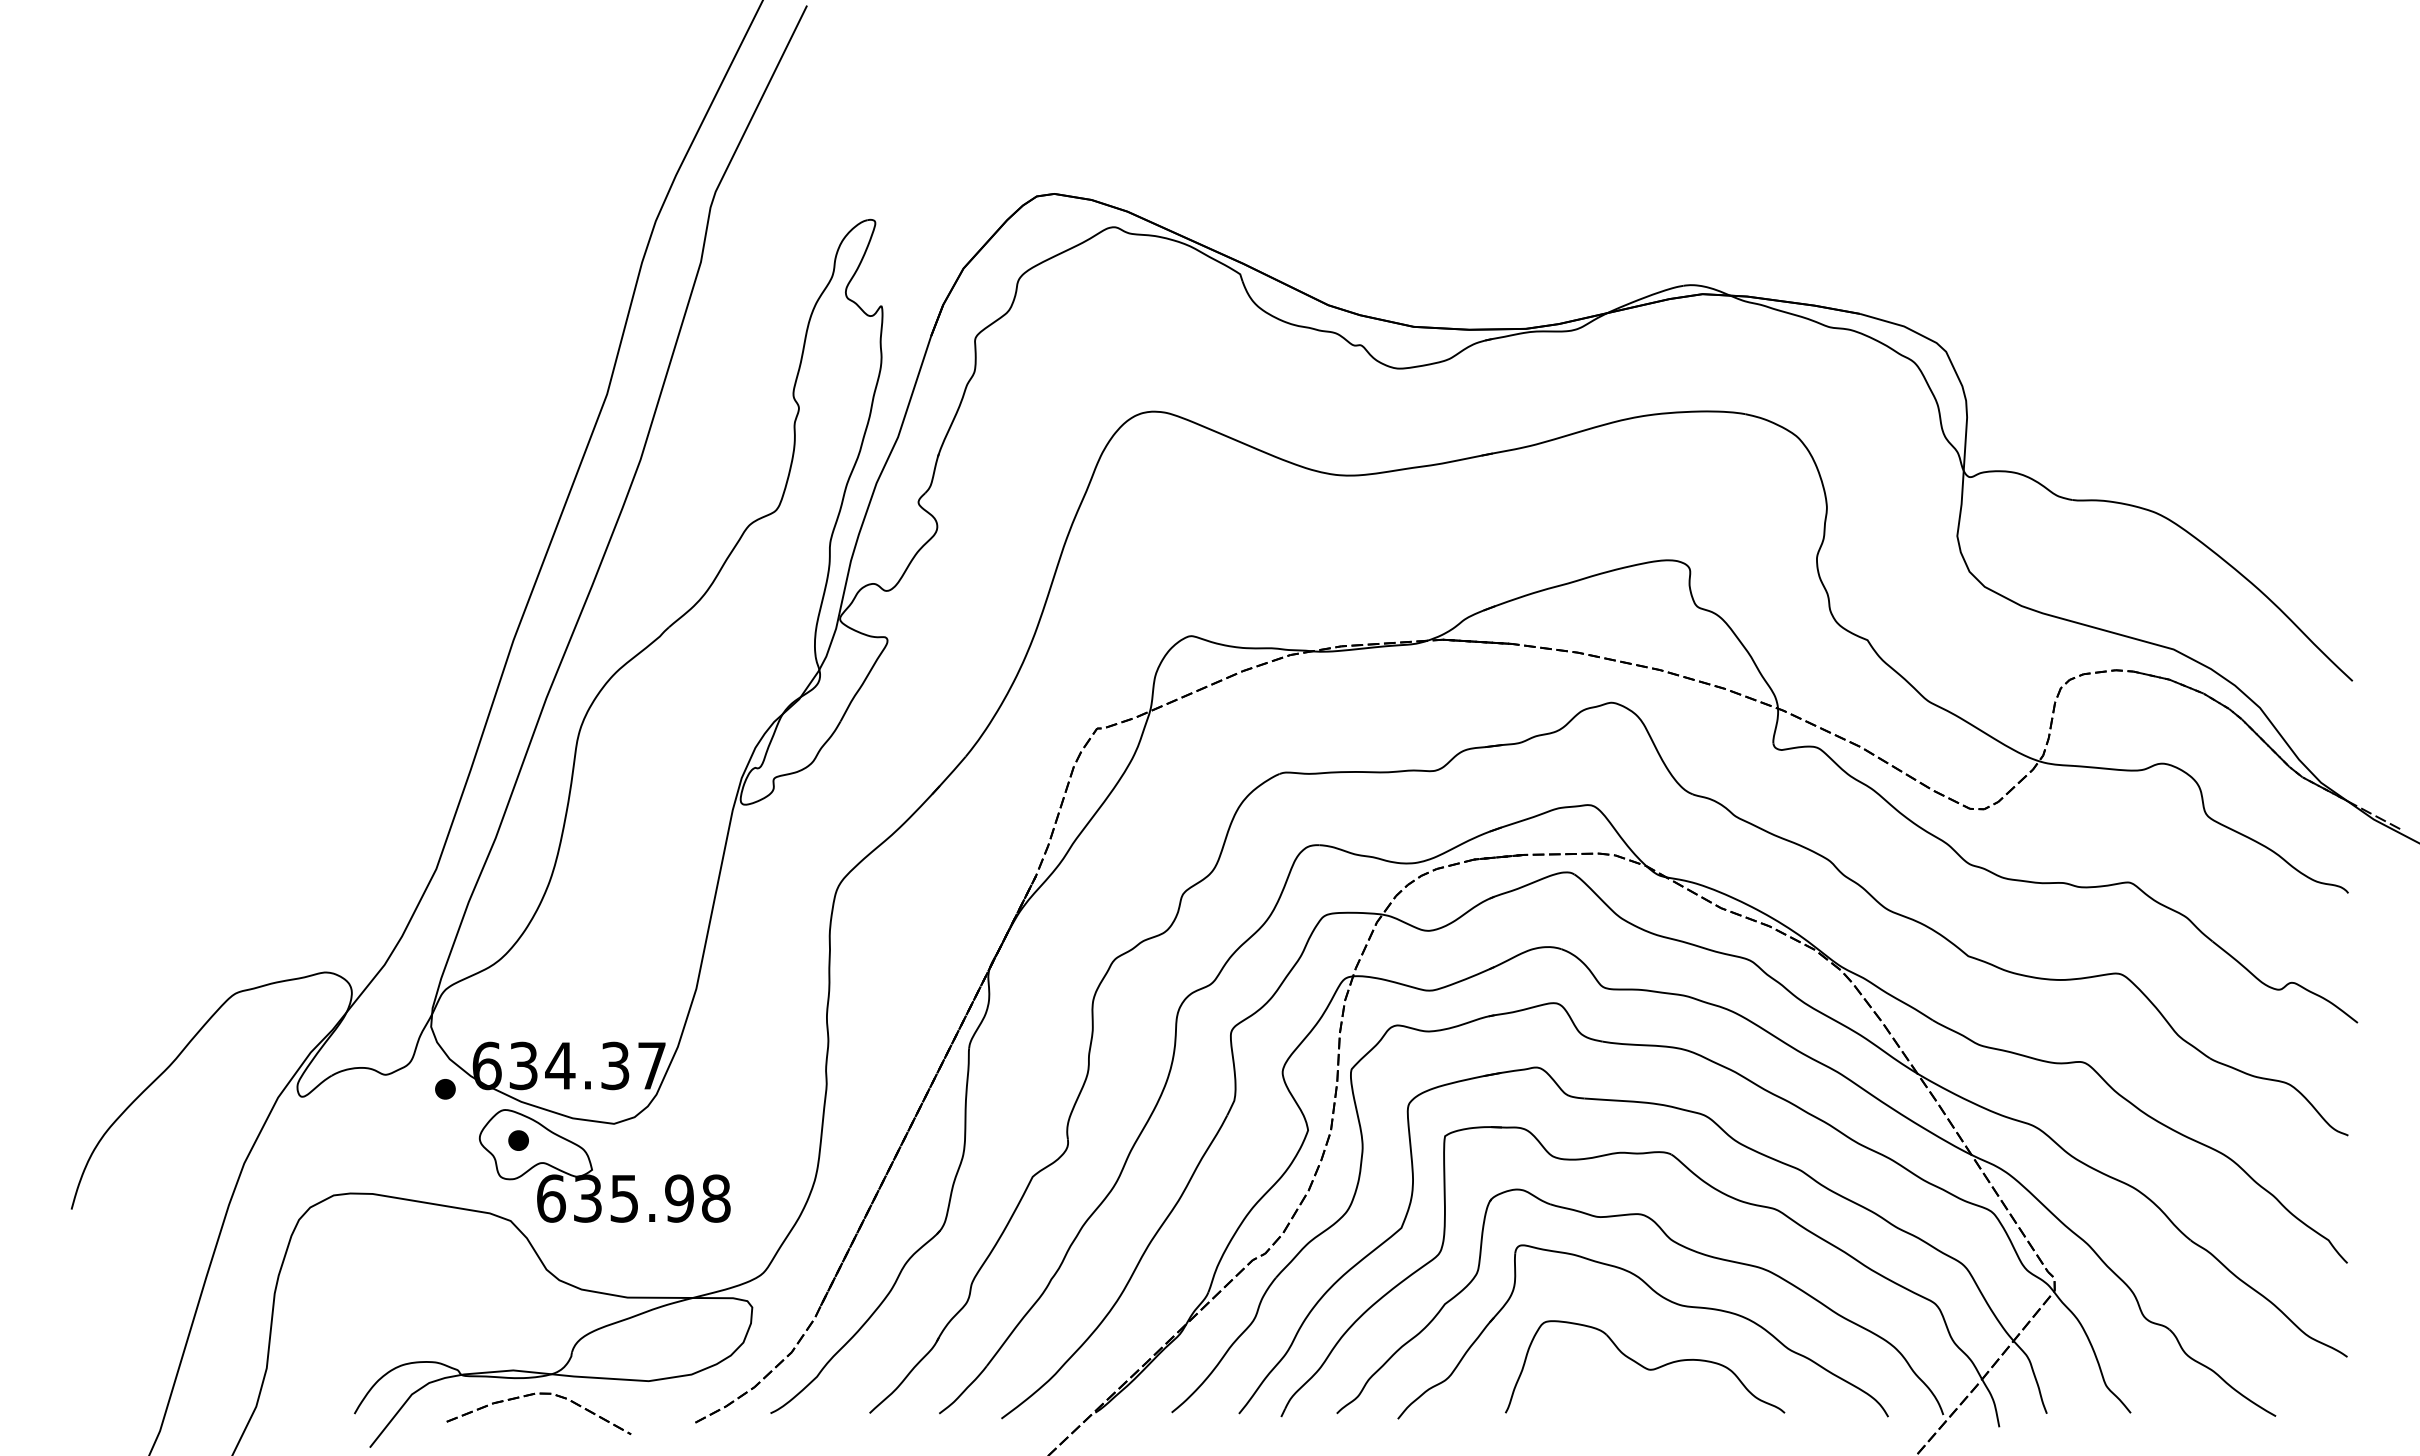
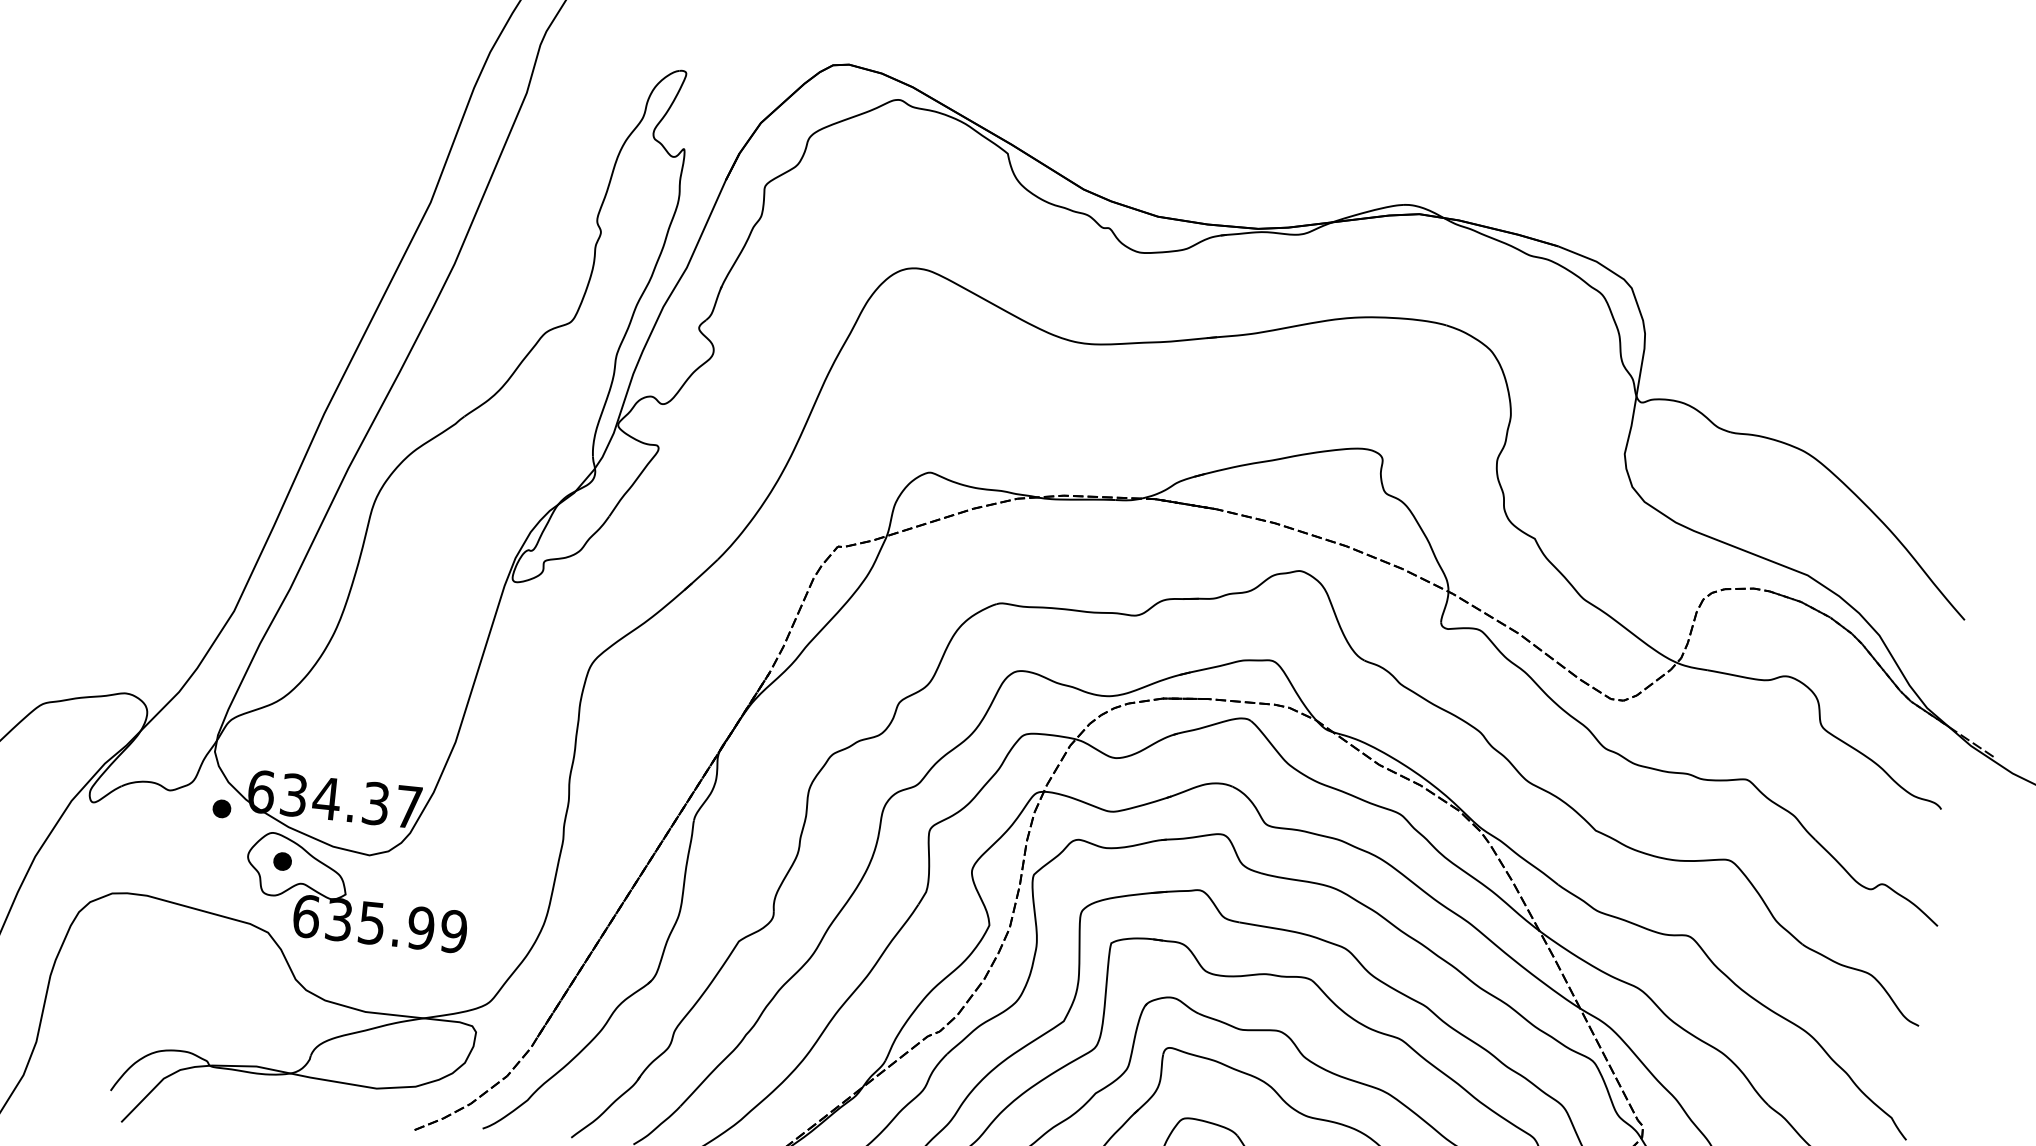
text: (715, 1198) -> (453, 931), 635.98 -> 635.99
part: (533, 1395) -> (272, 1090), removed

